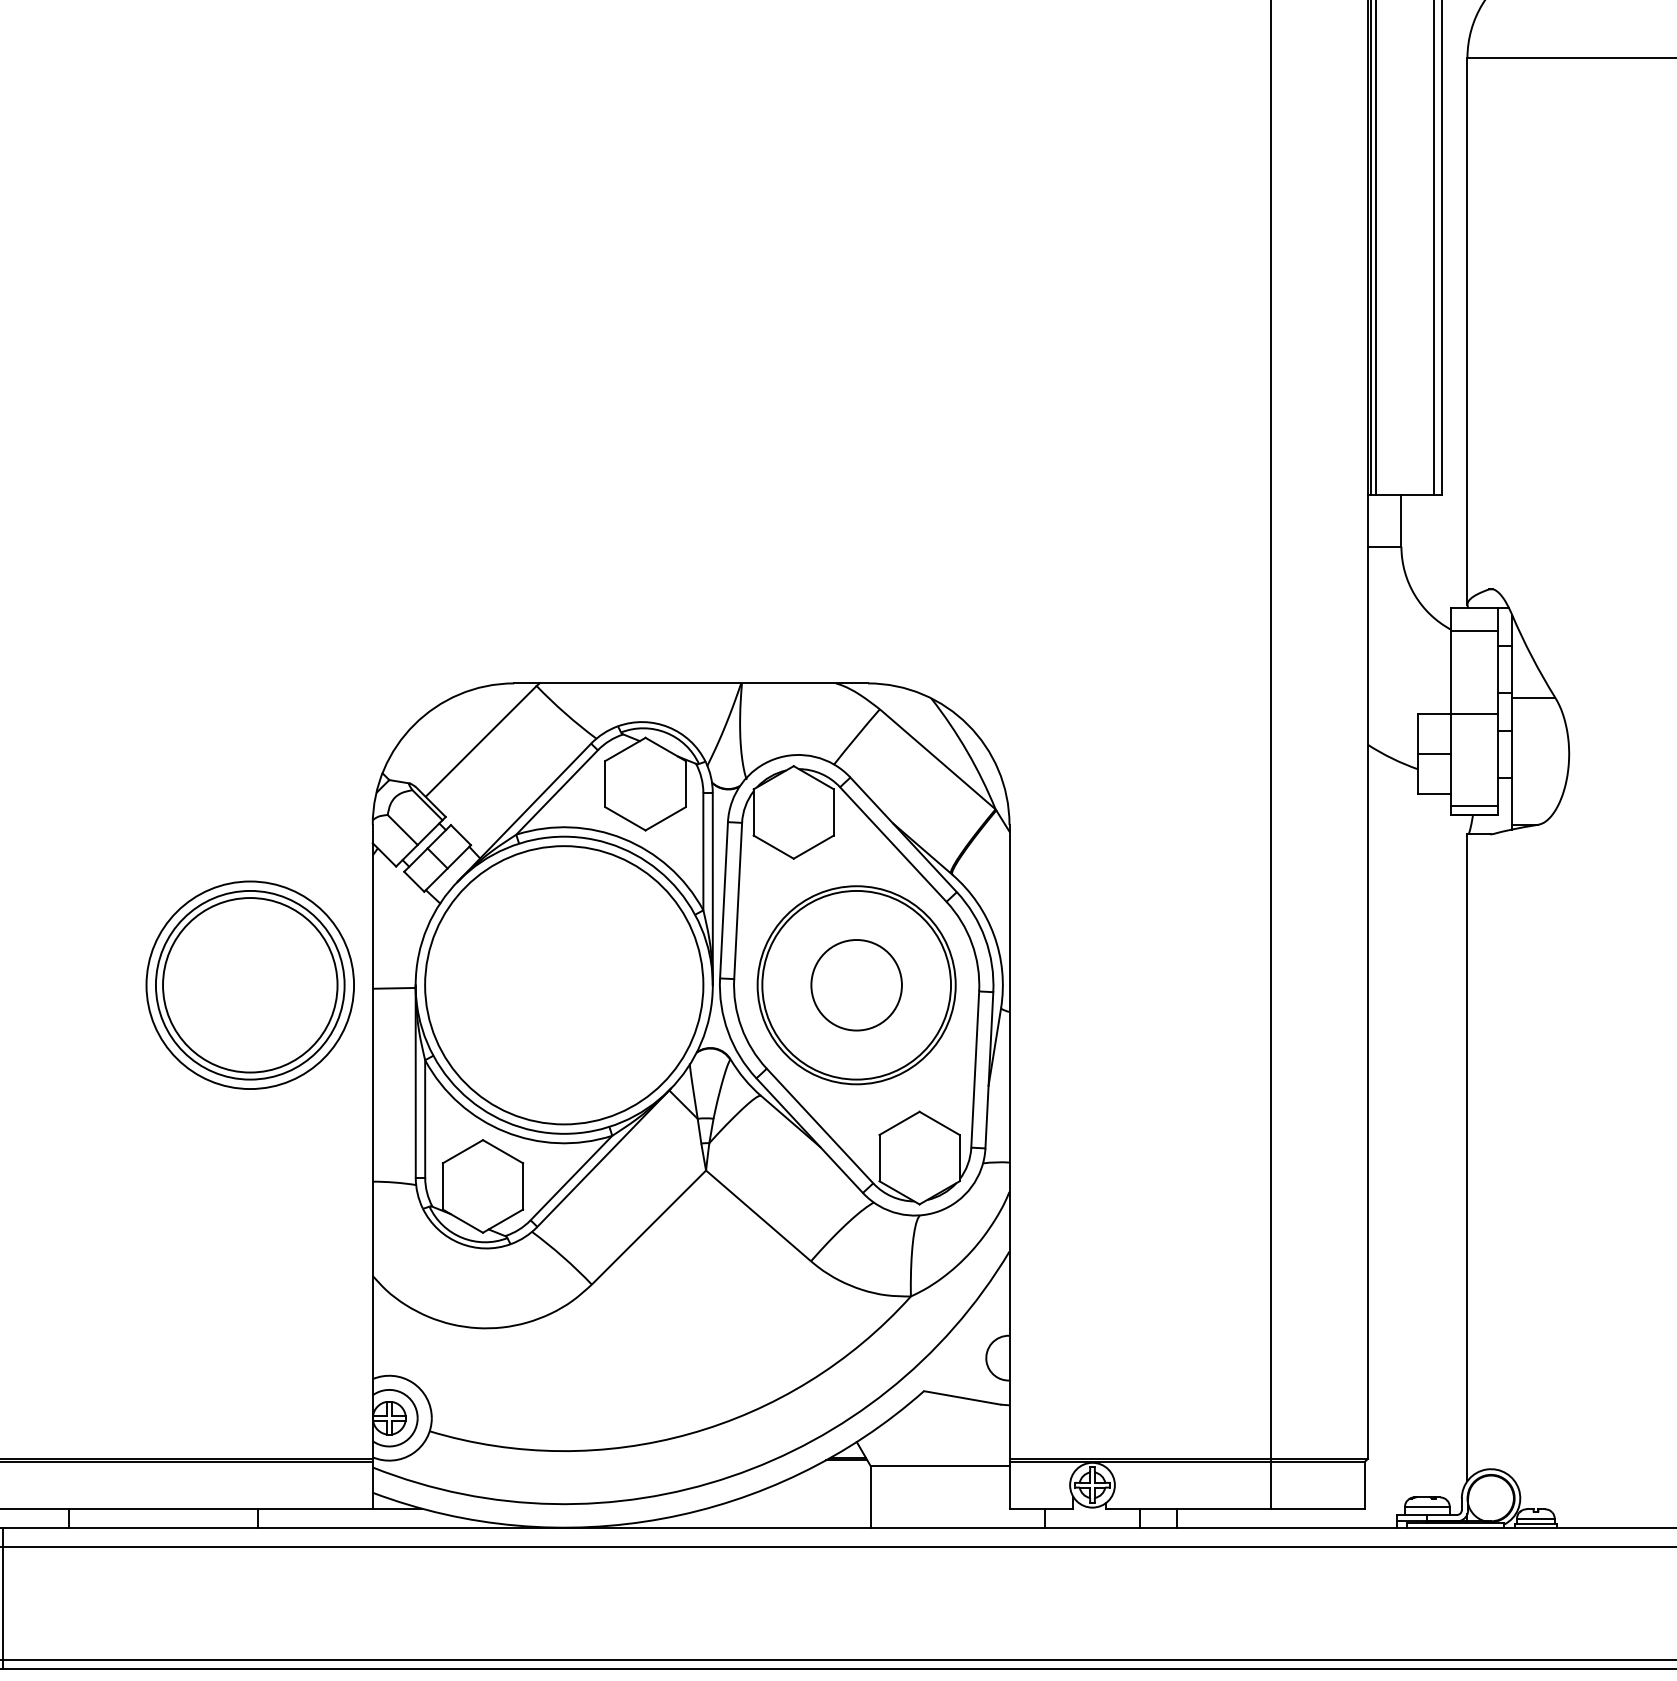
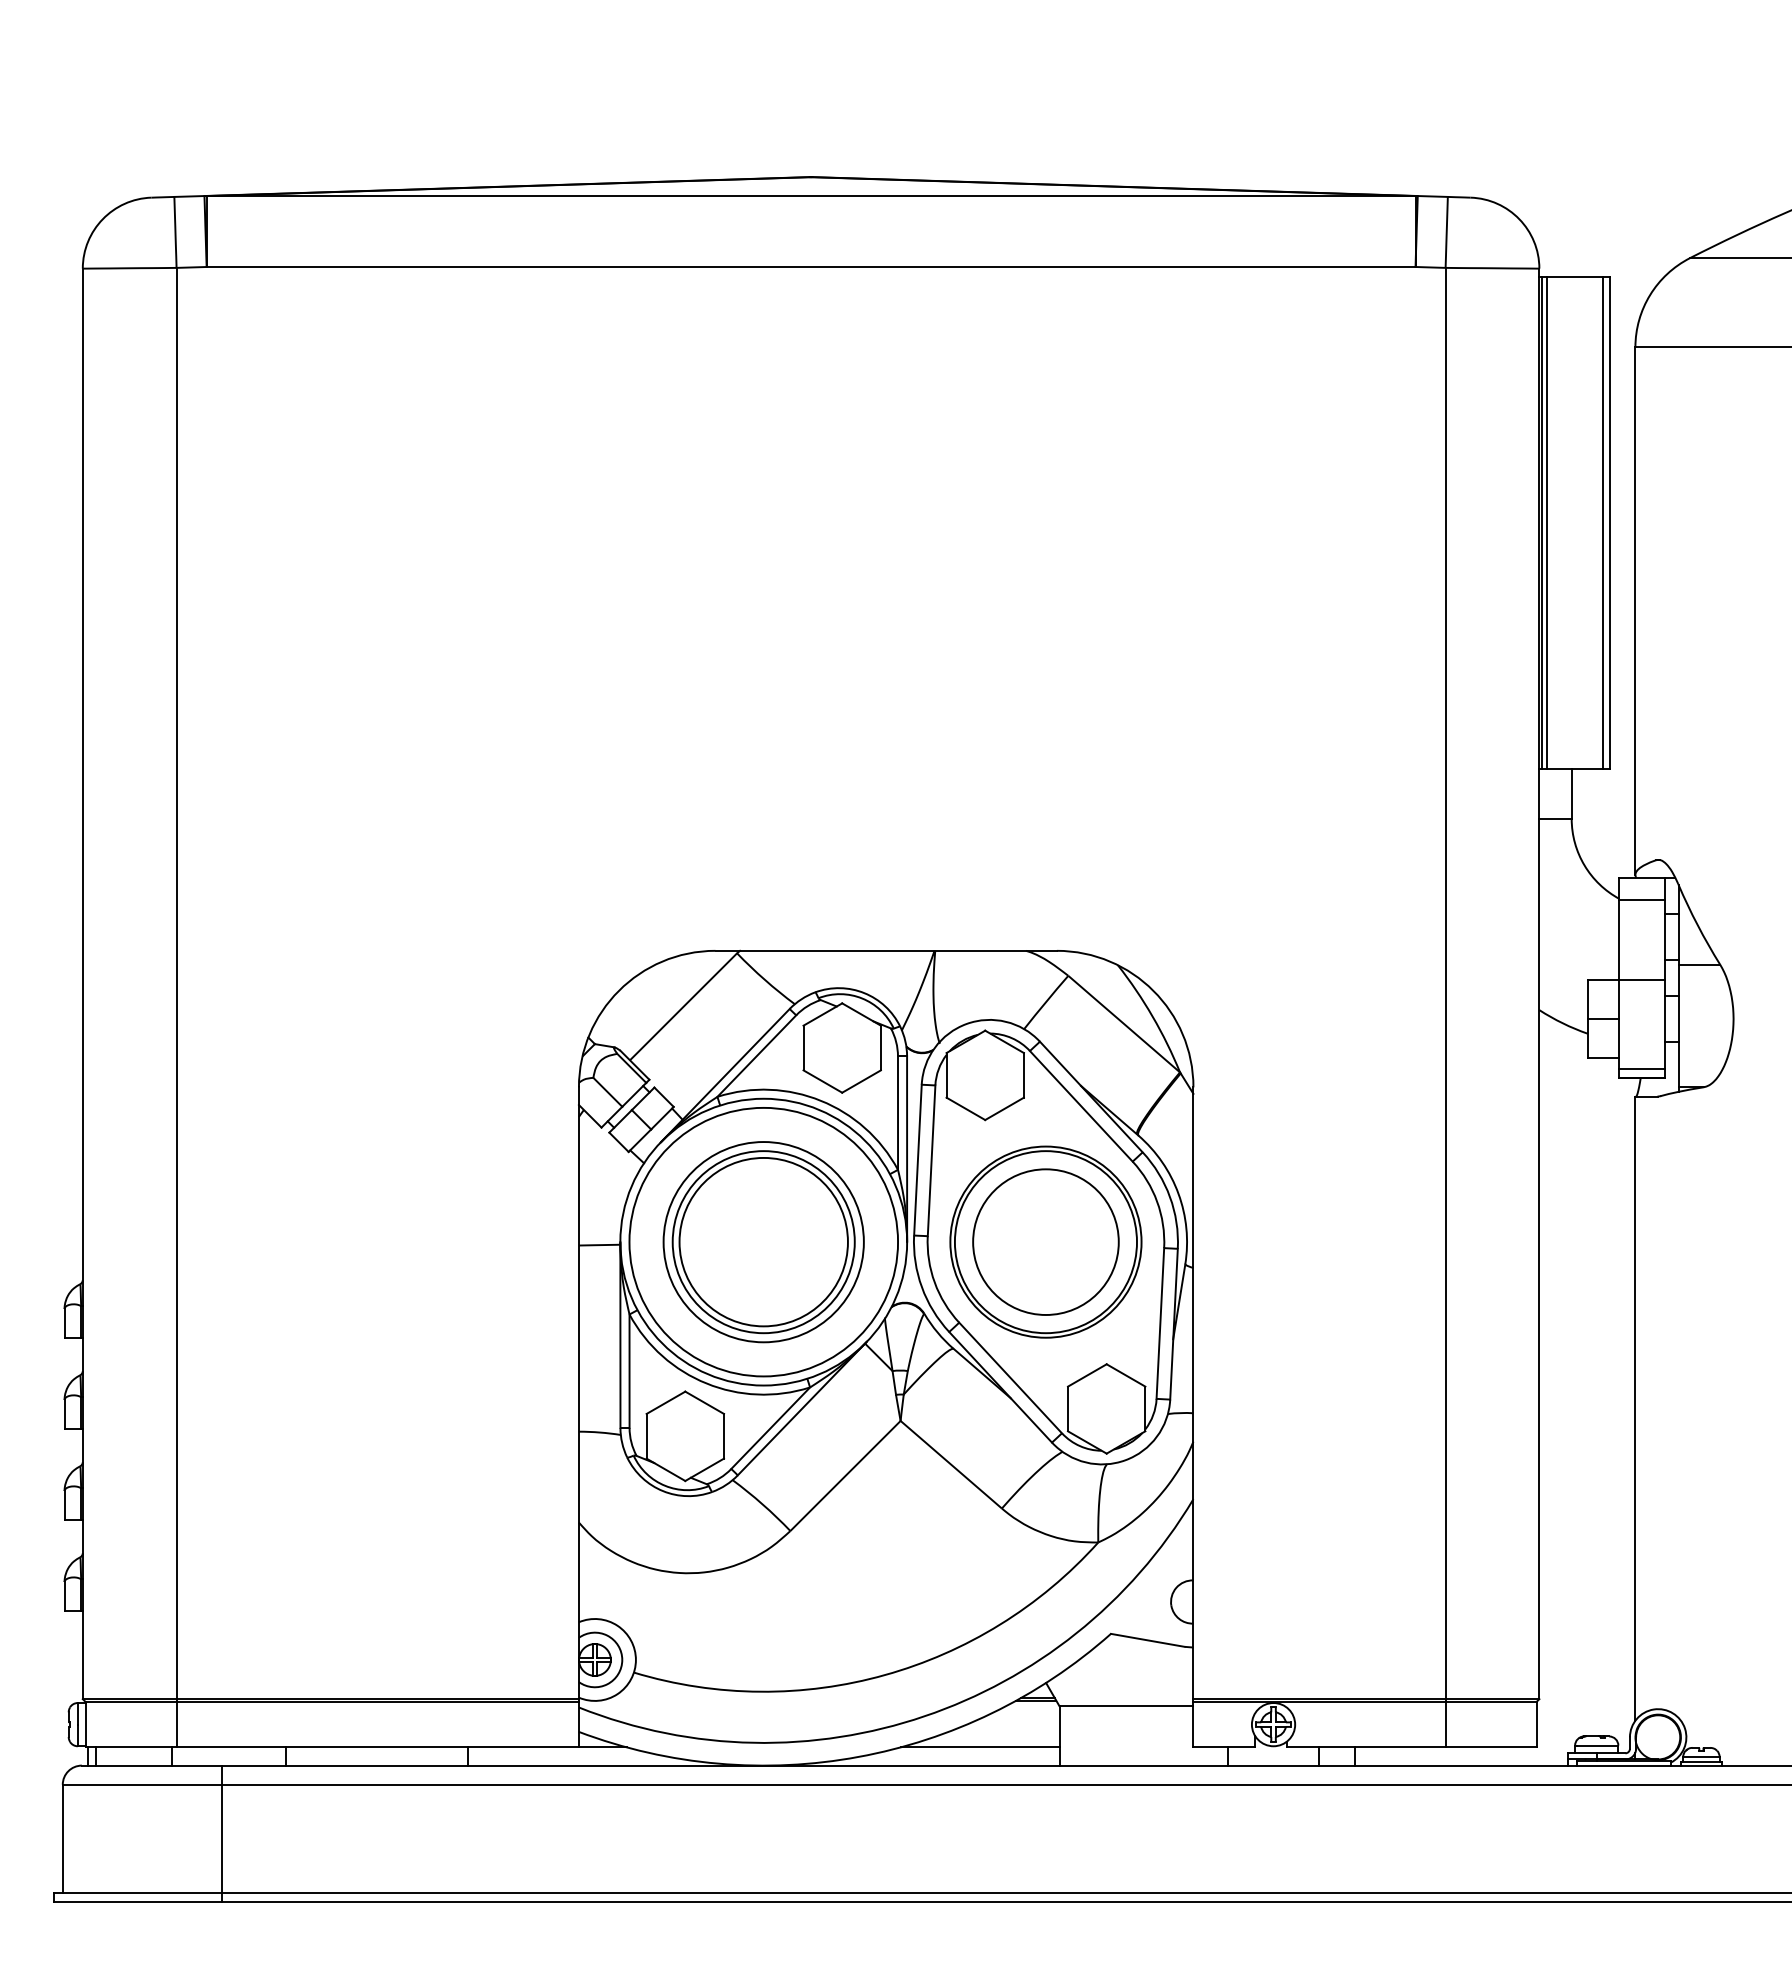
circle: (856, 984) -> (1045, 1241), size x1.67
part: (250, 985) -> (763, 1242), moved
line: (787, 1508) -> (979, 1747), added

